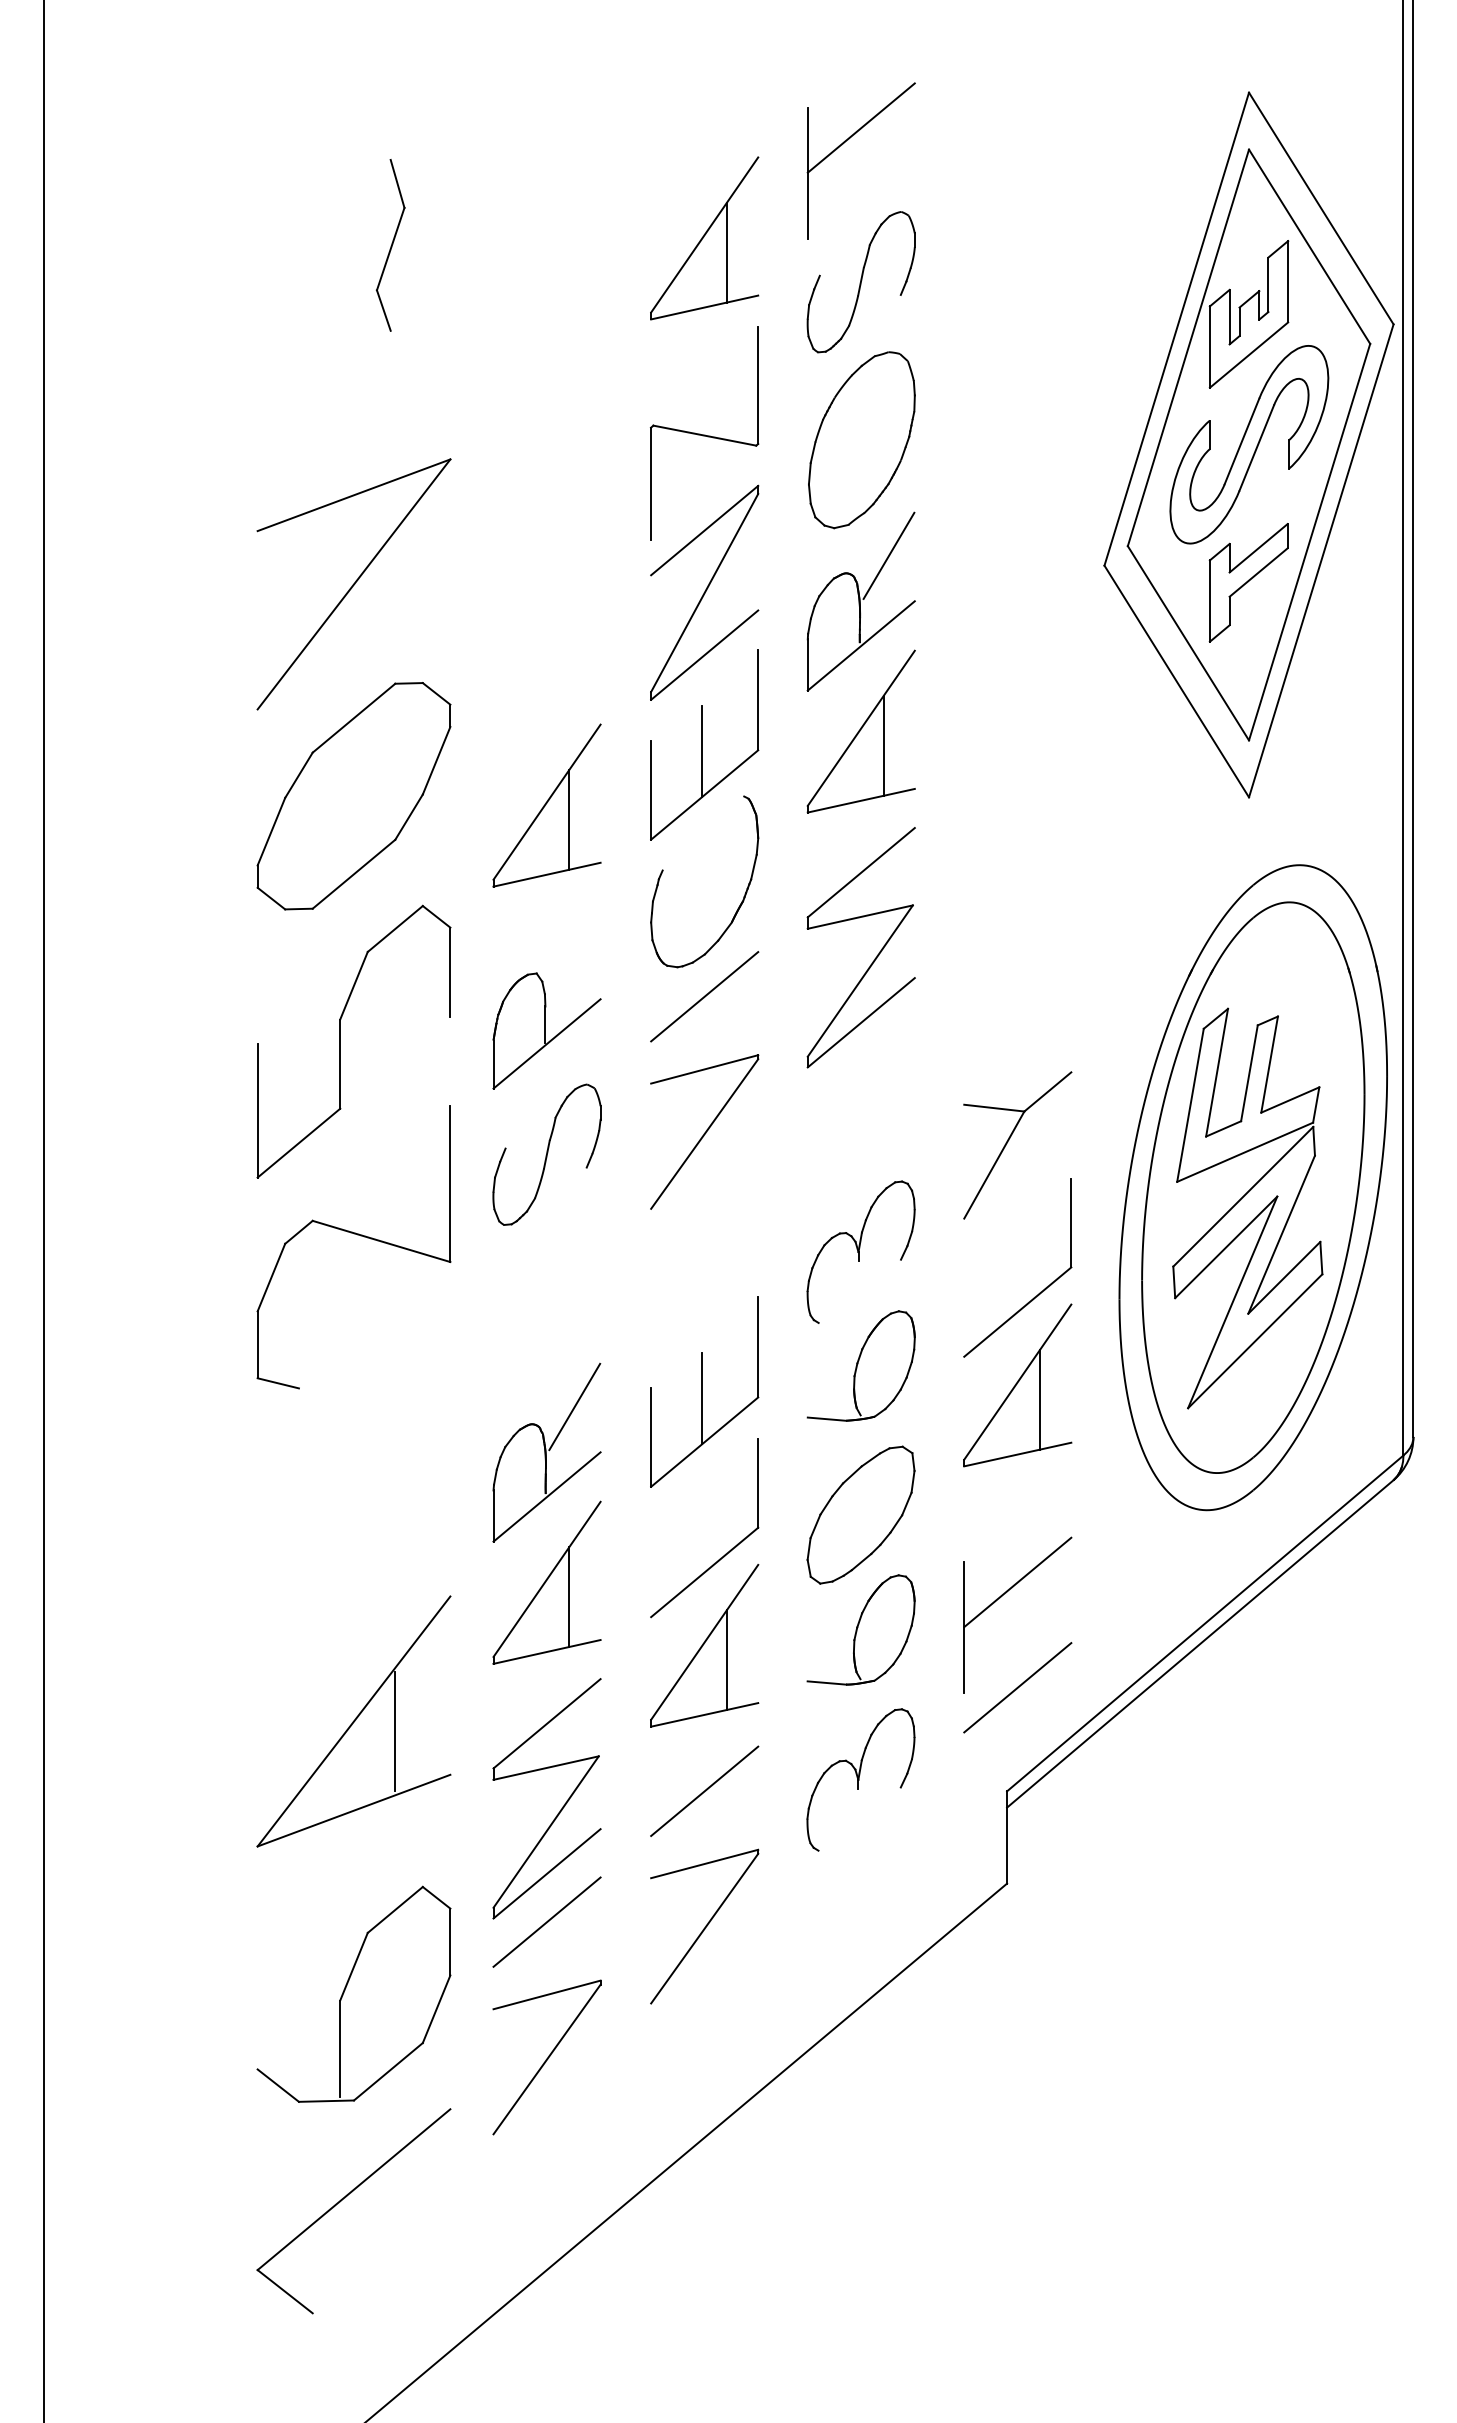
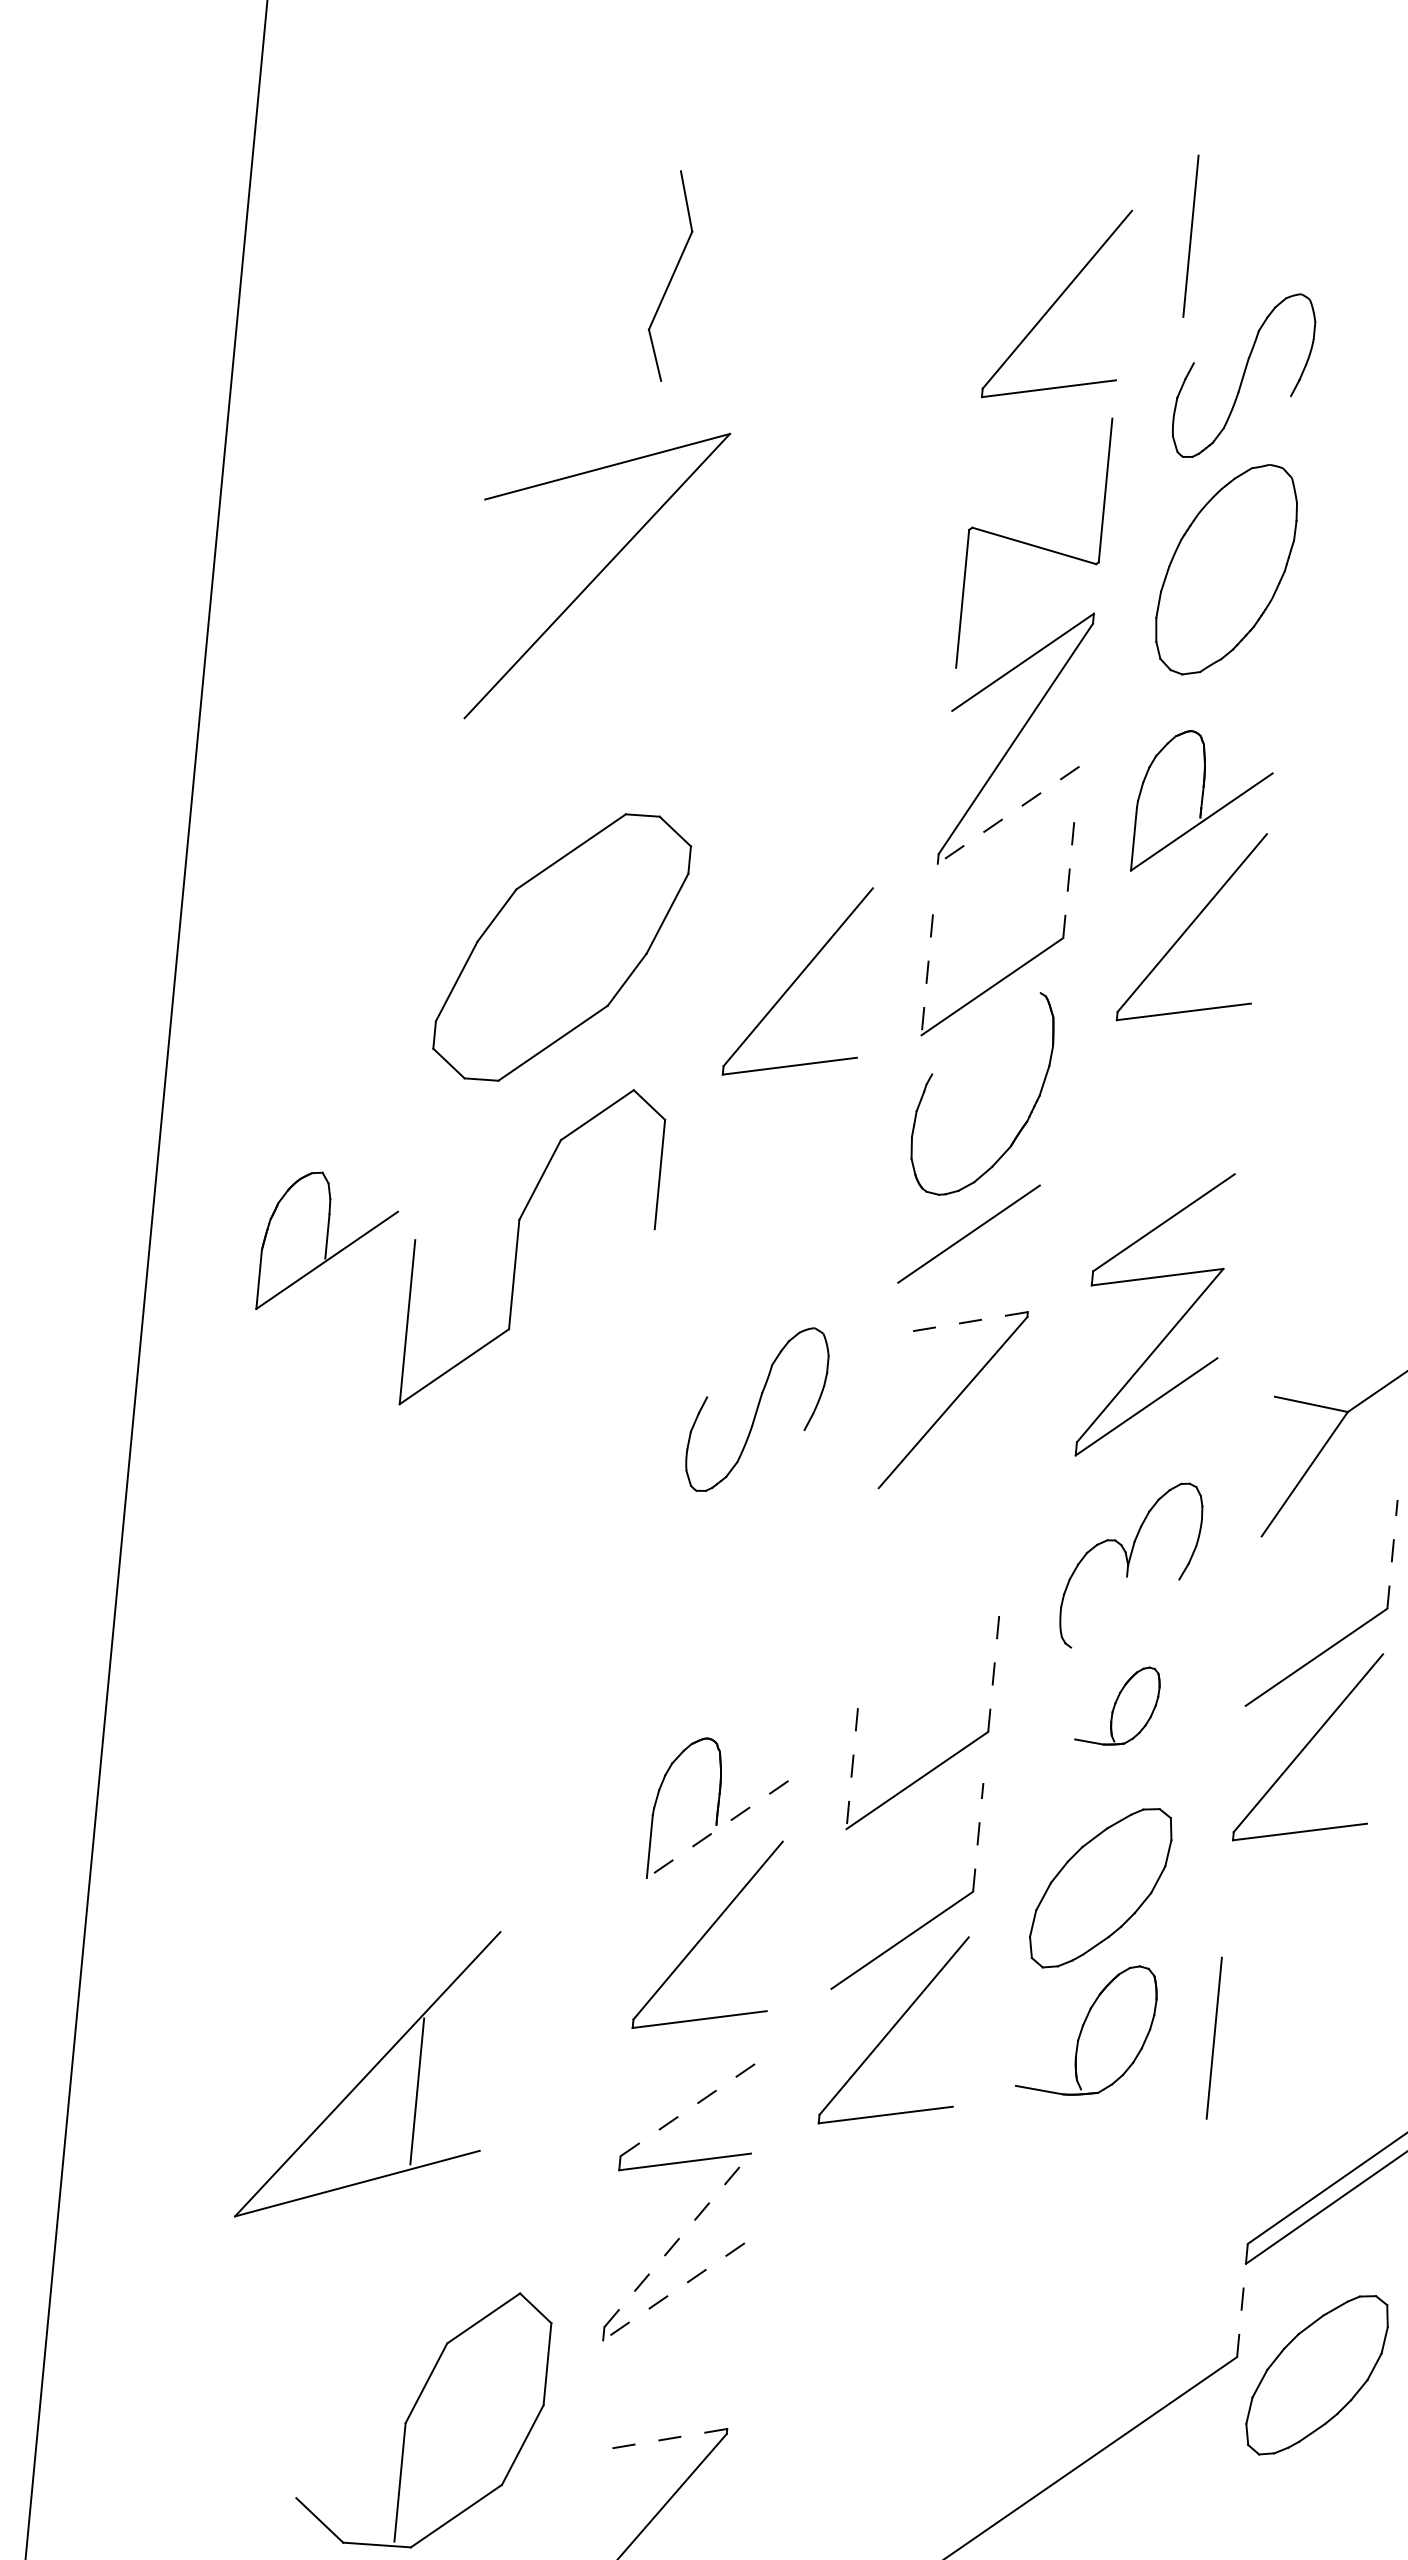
line: (860, 127) -> (1260, 185), removed
line: (727, 252) -> (1083, 323), removed
line: (888, 555) -> (1245, 714), removed
part: (353, 584) -> (596, 576), moved
line: (704, 655) -> (1008, 815), solid -> dashed
line: (758, 699) -> (1069, 875), solid -> dashed
line: (883, 745) -> (1217, 946), removed
line: (702, 751) -> (994, 933), removed
line: (651, 790) -> (927, 975), solid -> dashed
line: (569, 819) -> (823, 1001), removed
part: (874, 958) -> (1170, 1329), moved
part: (546, 1030) -> (328, 1243), moved
line: (704, 1069) -> (960, 1323), solid -> dashed
line: (1071, 1222) -> (1392, 1553), solid -> dashed
part: (357, 1235) -> (515, 1486), removed
line: (758, 1346) -> (994, 1669), solid -> dashed
part: (860, 1365) -> (1117, 1704), size x0.6
line: (702, 1398) -> (919, 1726), removed
line: (1040, 1399) -> (1334, 1767), removed
line: (574, 1406) -> (761, 1721), removed
line: (651, 1438) -> (852, 1769), solid -> dashed
line: (758, 1482) -> (978, 1836), solid -> dashed
line: (547, 1497) -> (718, 1830), solid -> dashed
line: (1017, 1582) -> (1284, 1988), removed
line: (569, 1596) -> (733, 1954), removed
line: (727, 1659) -> (920, 2049), removed
line: (1017, 1687) -> (1272, 2117), removed
part: (353, 1721) -> (367, 2074), moved
line: (547, 1723) -> (691, 2107), solid -> dashed
part: (860, 1779) -> (1069, 2212), removed
line: (704, 1791) -> (876, 2209), removed
line: (546, 1831) -> (678, 2239), solid -> dashed
line: (1007, 1836) -> (1243, 2299), solid -> dashed
line: (547, 1873) -> (674, 2291), solid -> dashed
part: (1072, 1891) -> (1316, 2374), added
line: (546, 1921) -> (667, 2350), removed
part: (704, 1926) -> (861, 2374), removed
line: (546, 1995) -> (659, 2440), solid -> dashed

